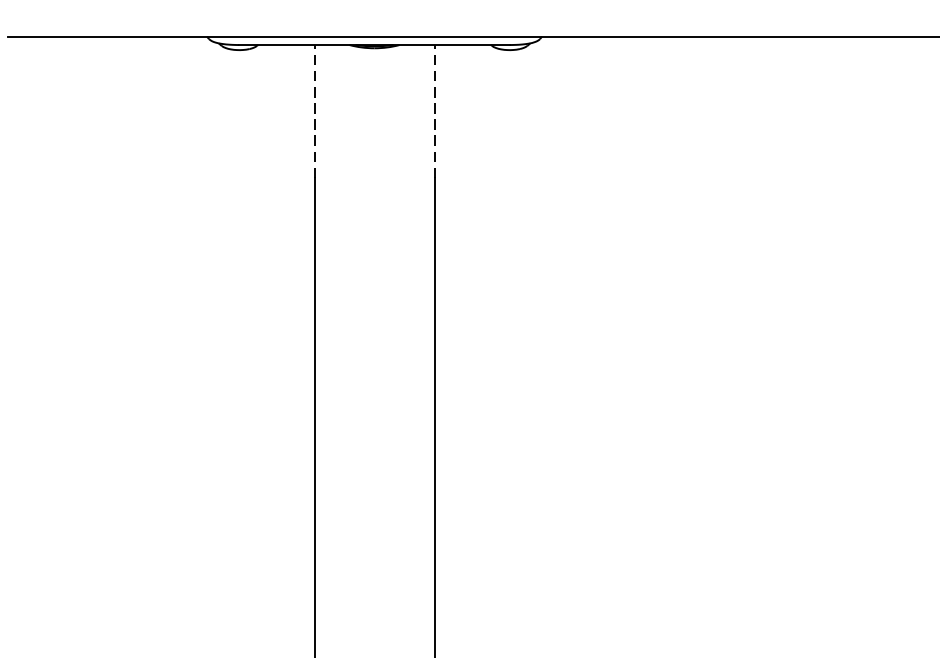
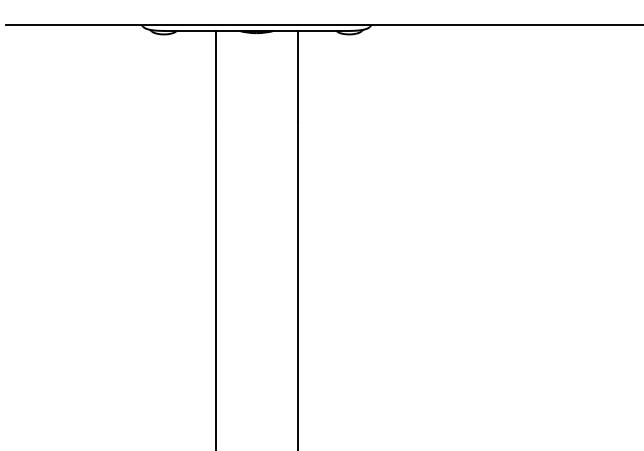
line: (314, 110) -> (215, 75), dashed -> solid
line: (434, 110) -> (297, 75), dashed -> solid

